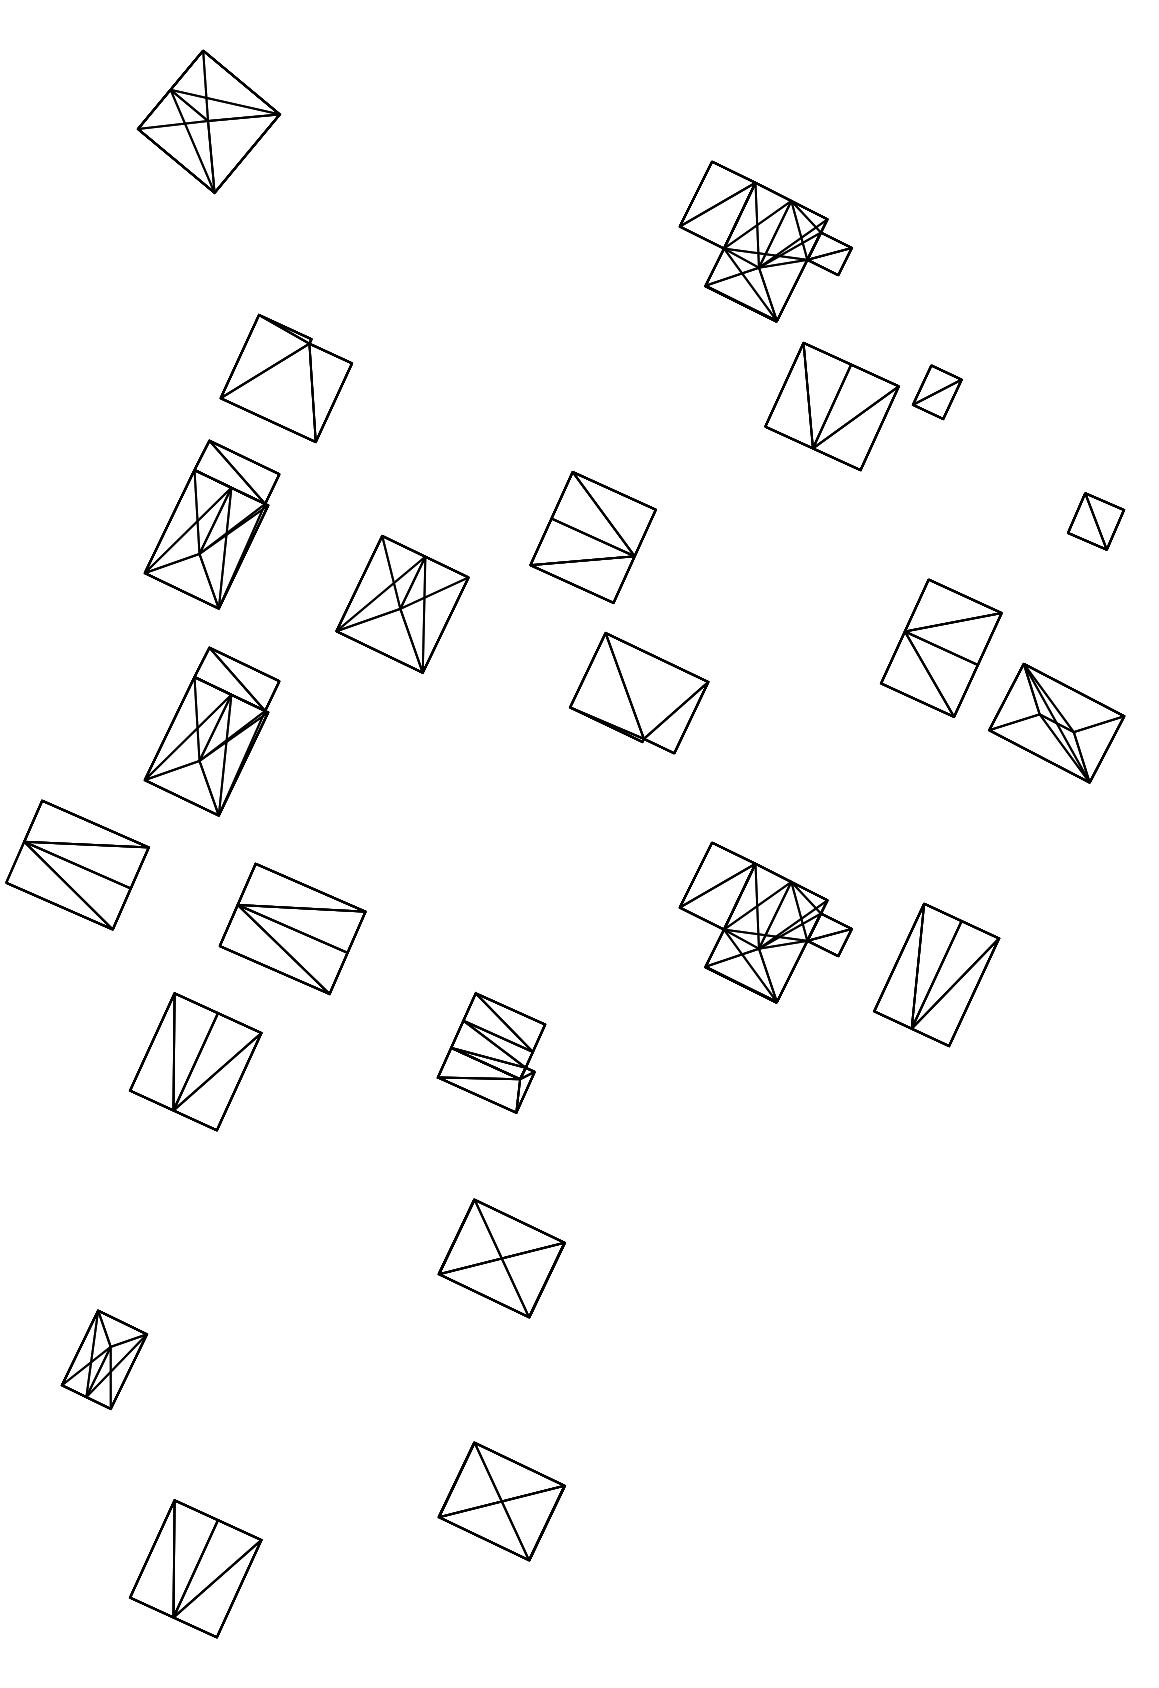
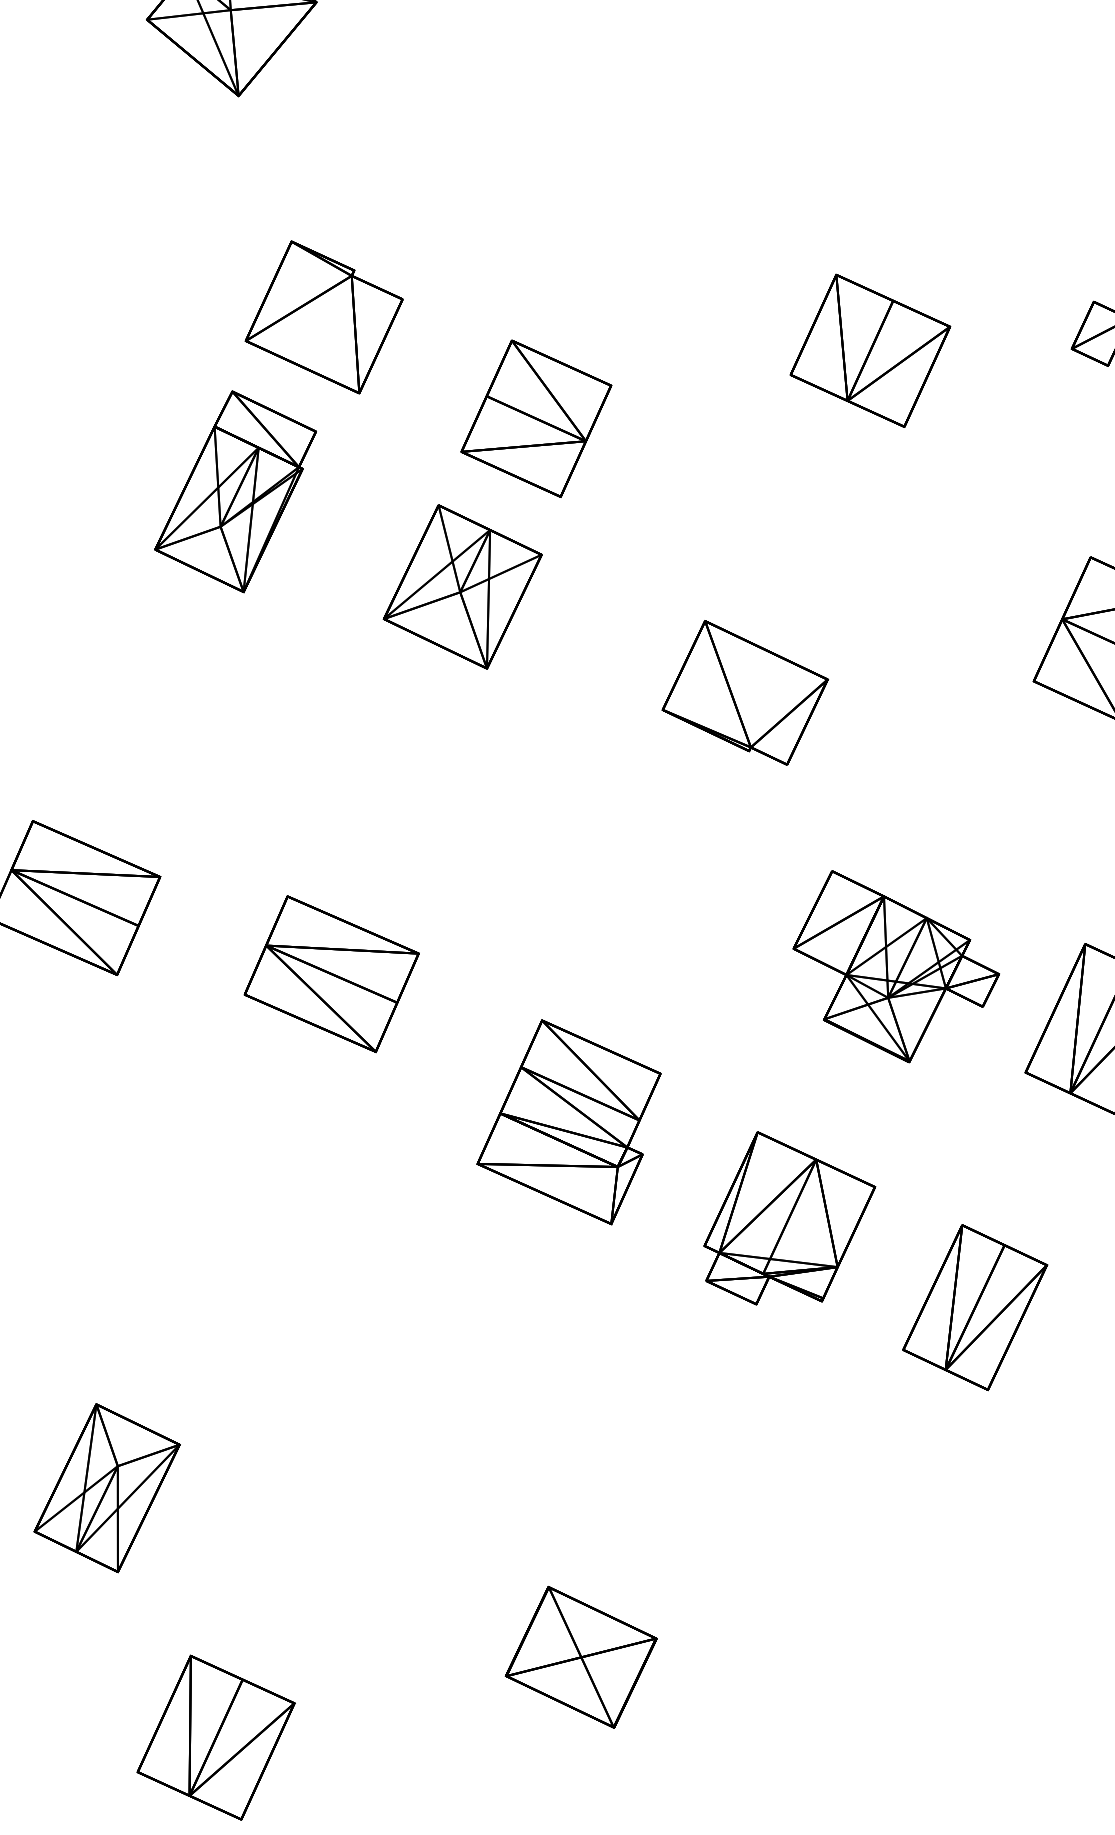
part: (765, 241) -> (895, 153), removed
part: (831, 406) -> (869, 350), moved
part: (592, 537) -> (535, 418), moved
part: (211, 731) -> (234, 738), removed
part: (491, 1052) -> (569, 1121), size x1.43
part: (195, 1061) -> (215, 1132), removed
part: (676, 1133) -> (789, 1218), added
part: (831, 1208) -> (974, 1307), added
part: (501, 1258) -> (580, 1367), removed
part: (104, 1359) -> (107, 1487), size x1.43

